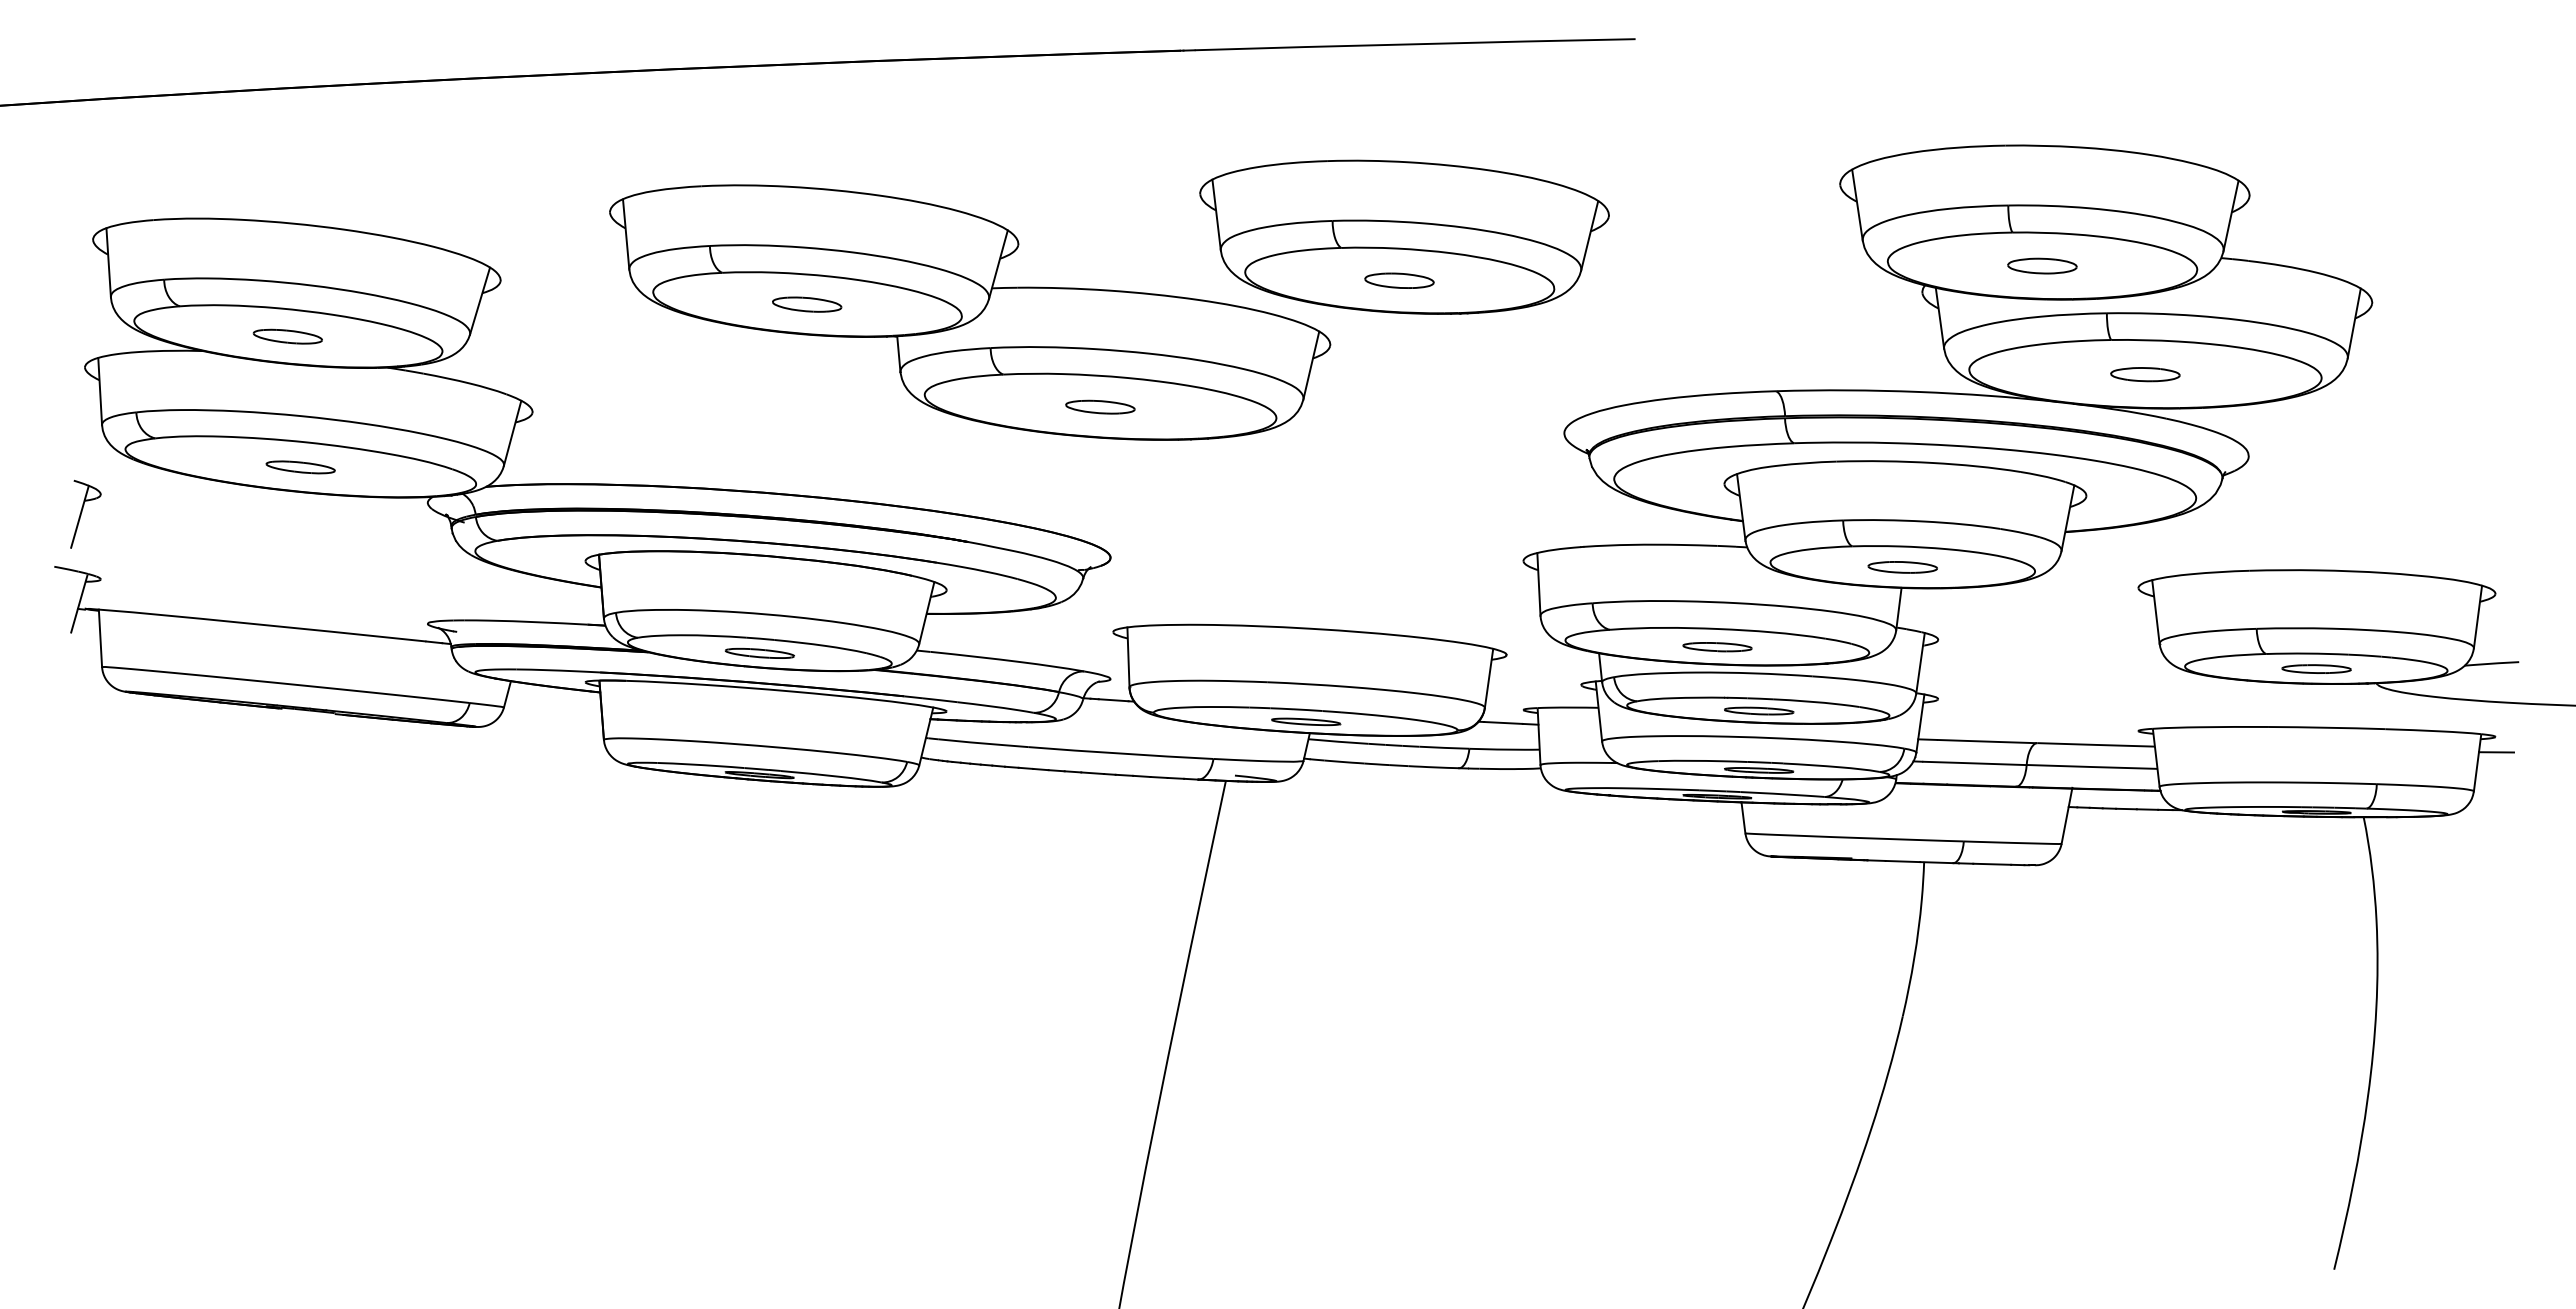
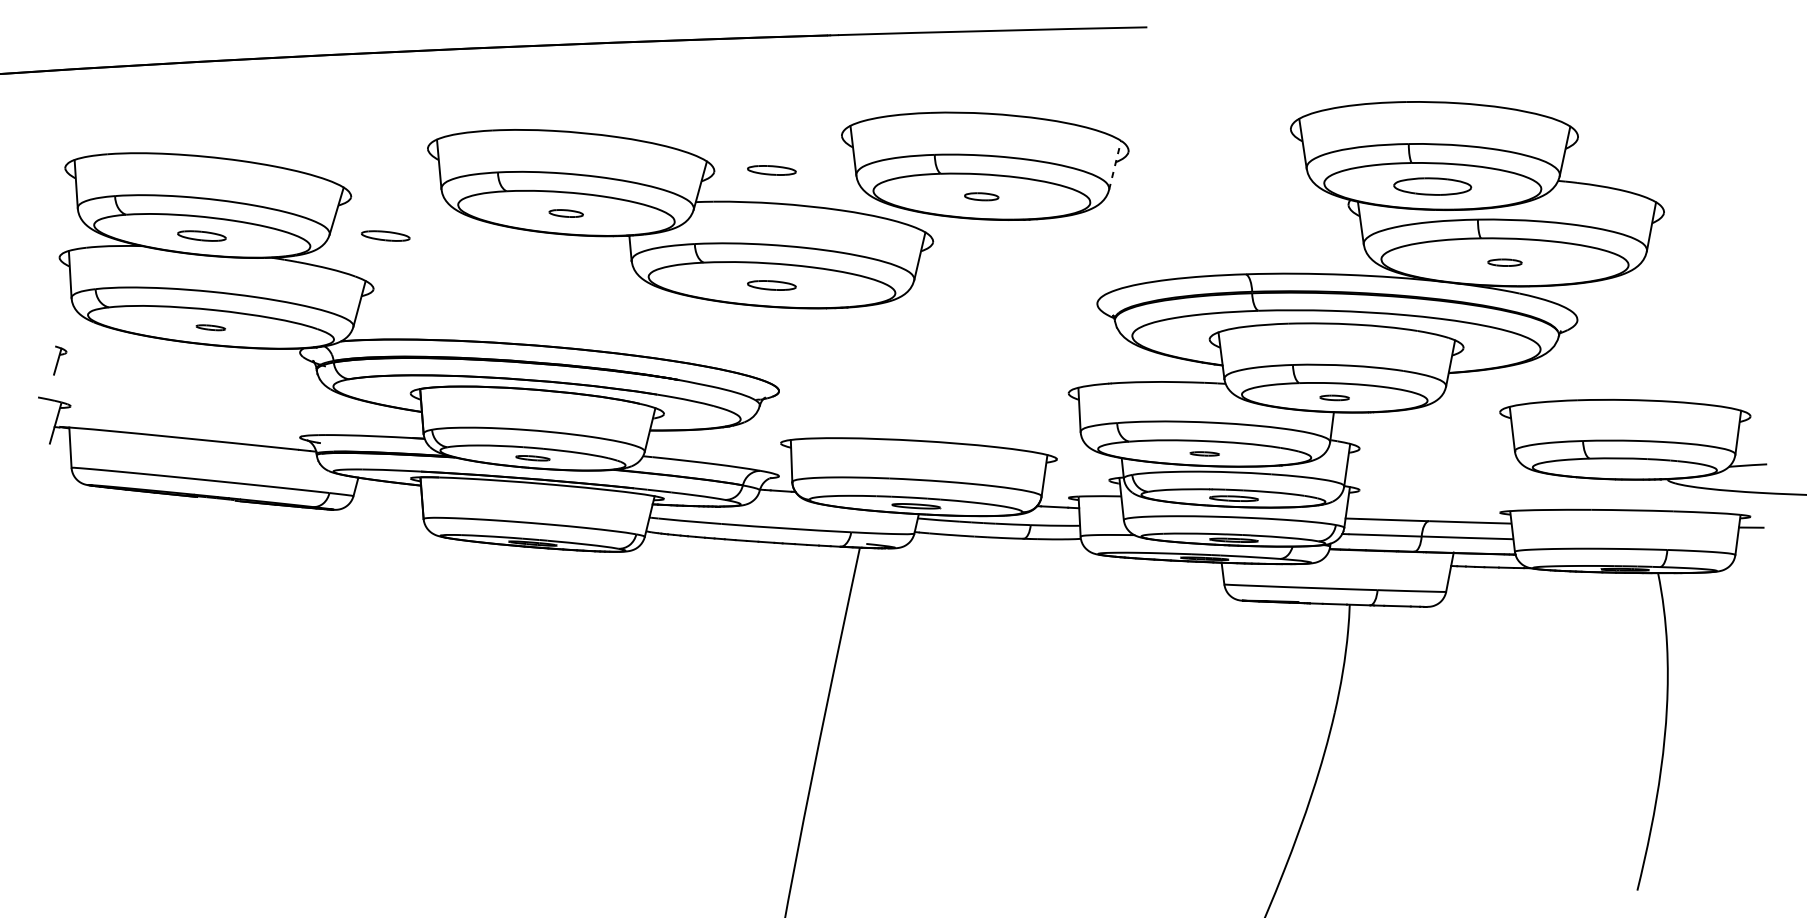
line: (1589, 236) -> (1115, 165), solid -> dashed
part: (1100, 242) -> (771, 169), added
part: (2042, 265) -> (1432, 186), size x1.6
part: (1399, 280) -> (981, 196), size x0.7
part: (807, 304) -> (566, 213), size x0.7
part: (549, 336) -> (385, 235), added
part: (2145, 374) -> (1505, 262), size x0.7
part: (300, 467) -> (210, 327), size x0.6
part: (85, 513) -> (59, 360), size x0.6
part: (1902, 567) -> (1334, 397), size x0.6
part: (1717, 647) -> (1204, 454), size x0.6
part: (759, 653) -> (532, 458), size x0.7
part: (2316, 668) -> (1624, 468), removed

